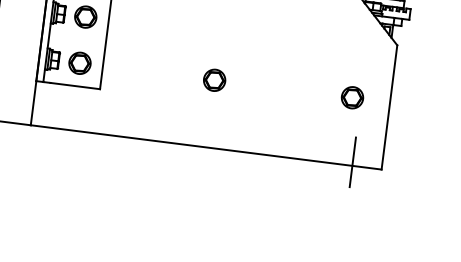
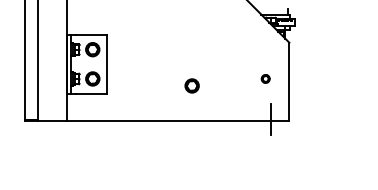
circle: (213, 79) -> (191, 85), moved
part: (352, 97) -> (265, 78), size x0.6

